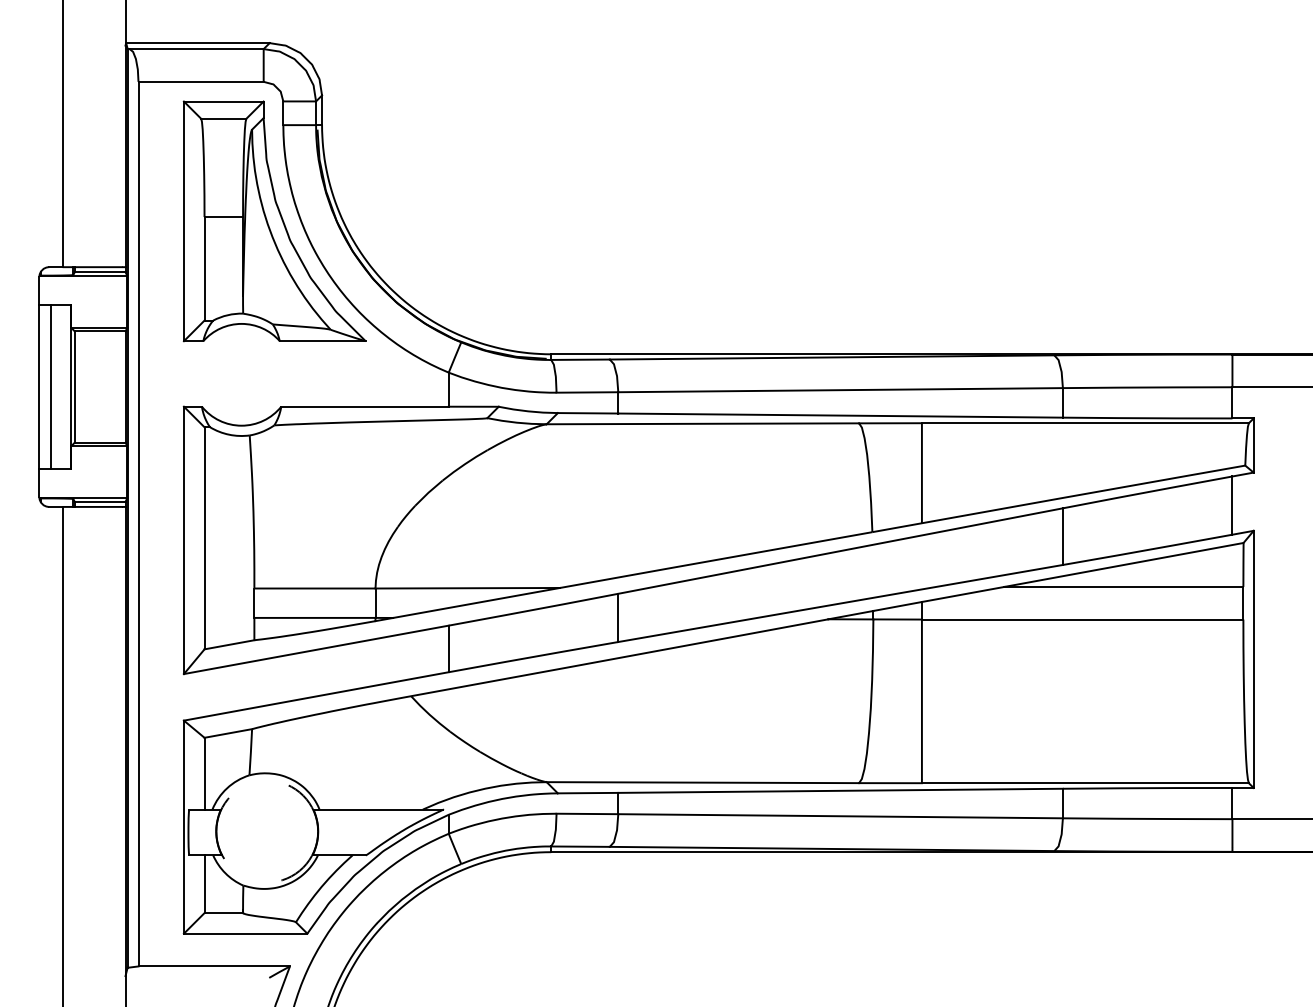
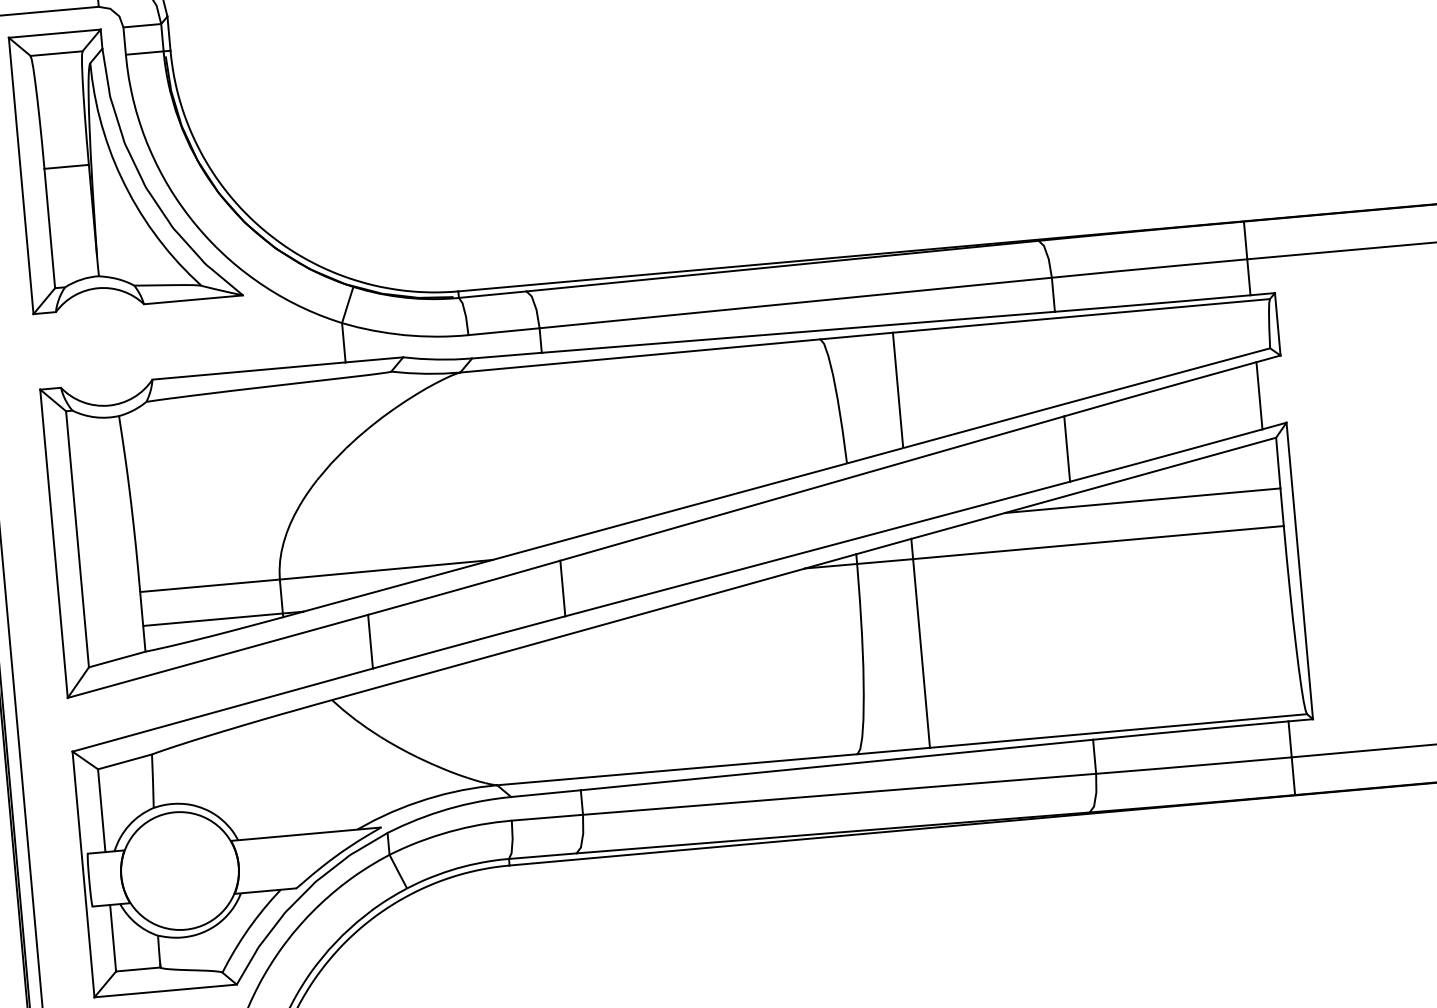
circle: (267, 831) -> (180, 870), dashed -> solid

